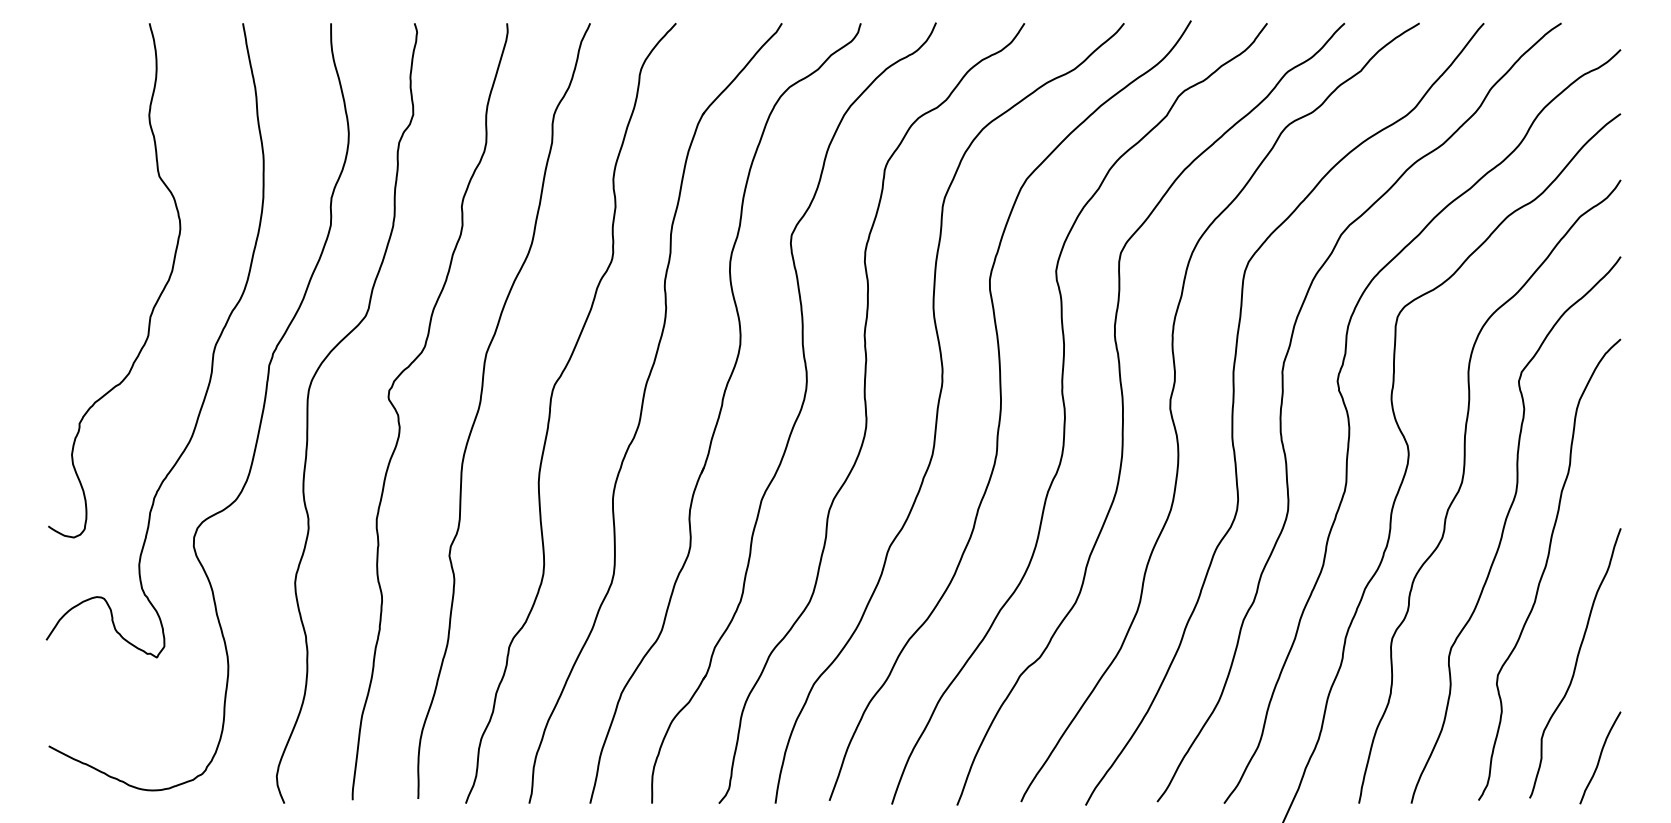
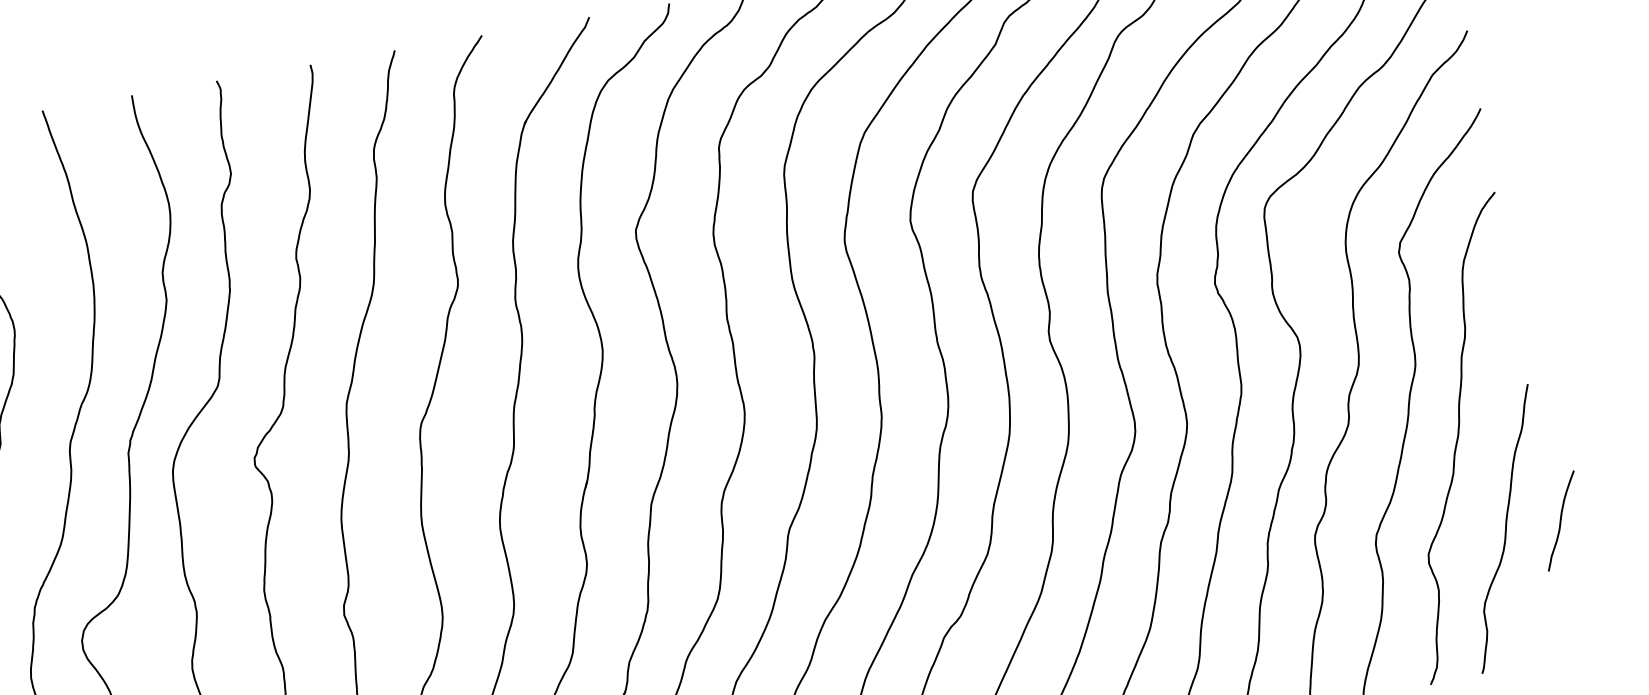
curve: (1600, 757) -> (1561, 520), moved

